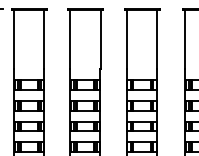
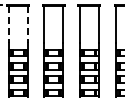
line: (13, 39) -> (8, 24), solid -> dashed
line: (43, 39) -> (27, 24), solid -> dashed

